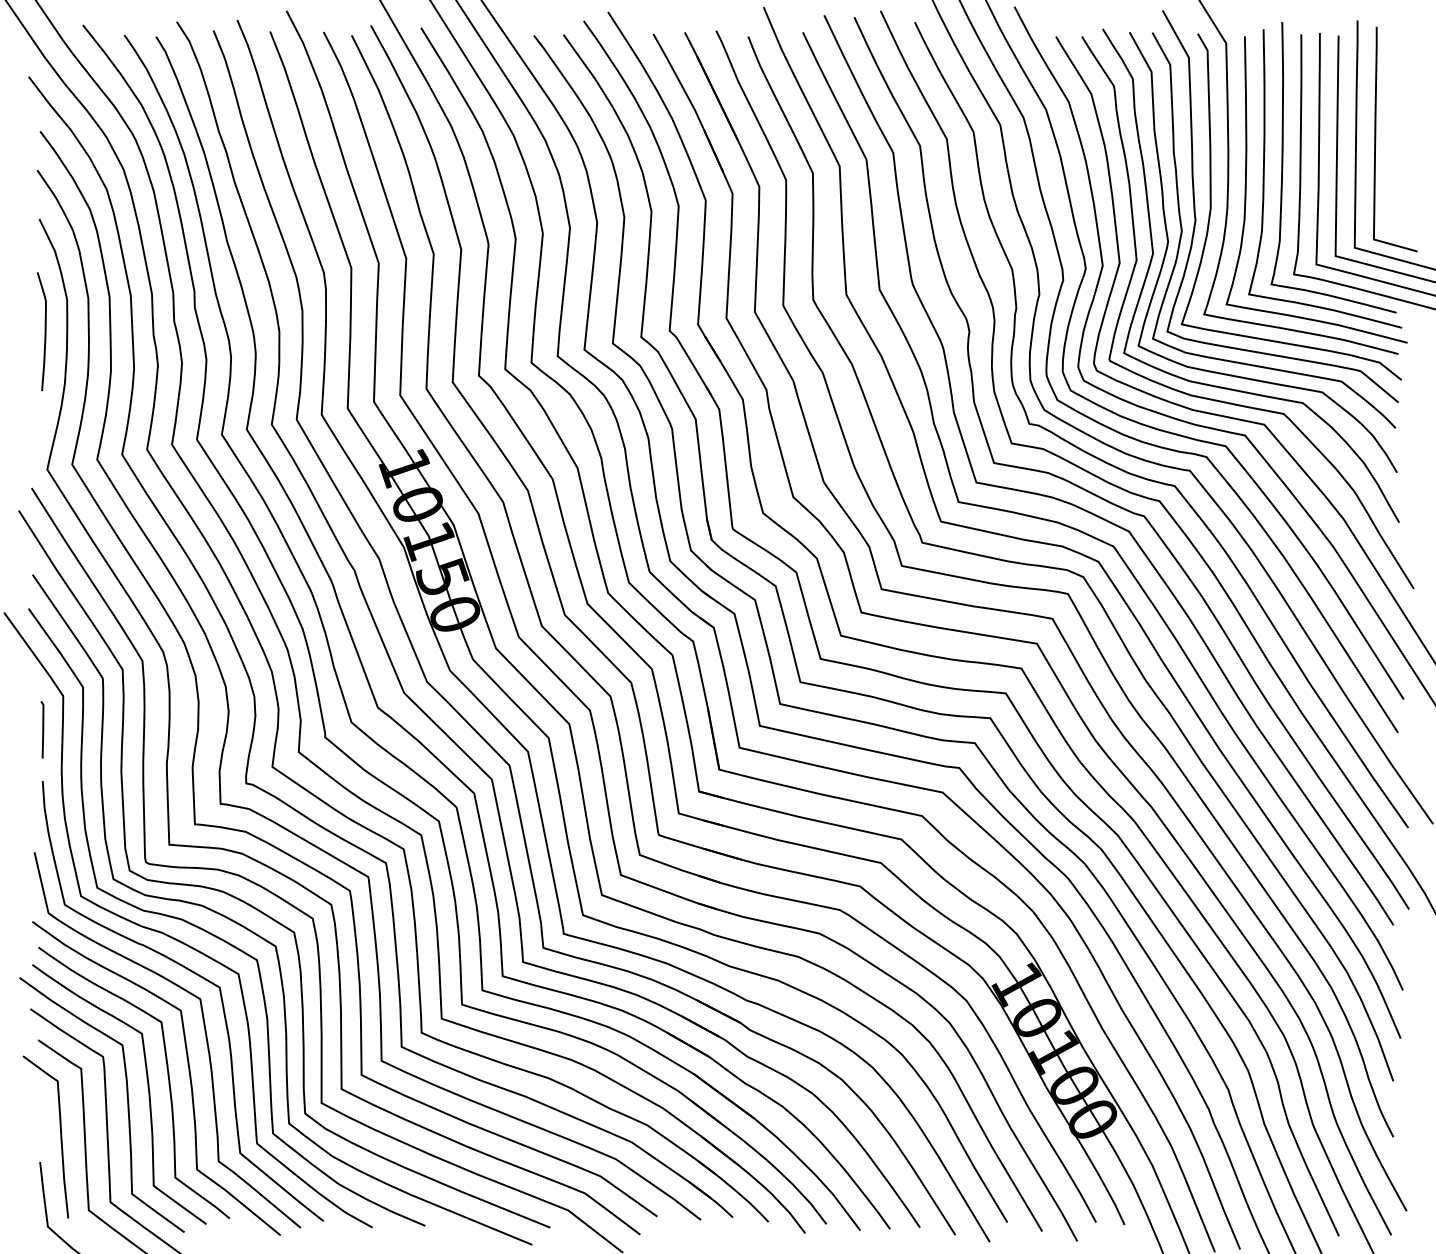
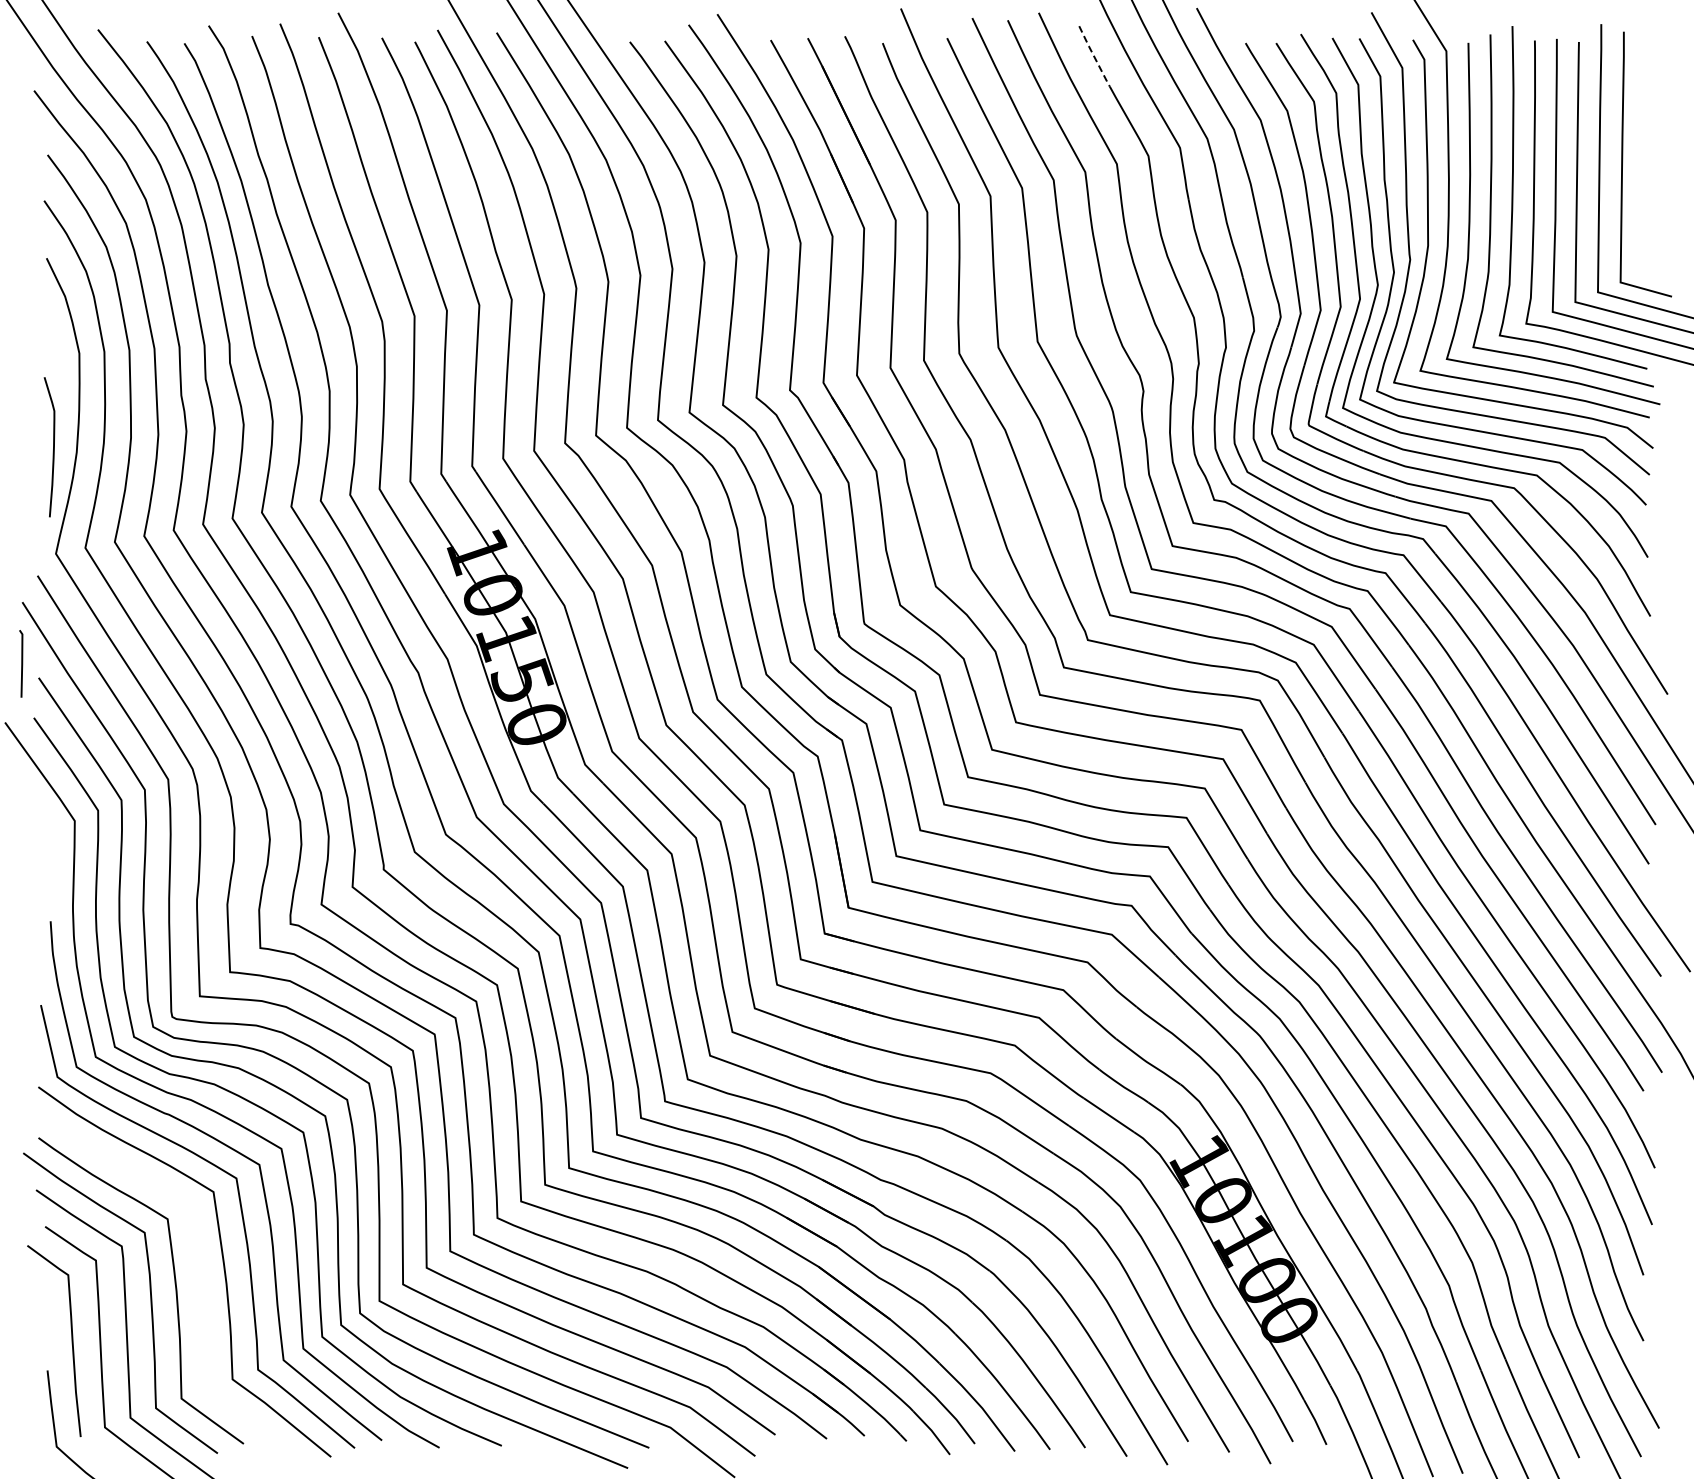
line: (927, 47) -> (1094, 56), solid -> dashed
curve: (45, 331) -> (53, 447), moved
line: (42, 729) -> (21, 663), moved
curve: (168, 1080) -> (198, 1274), removed

